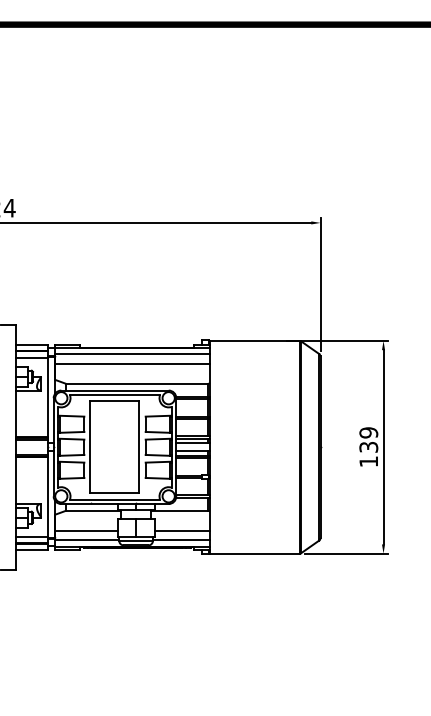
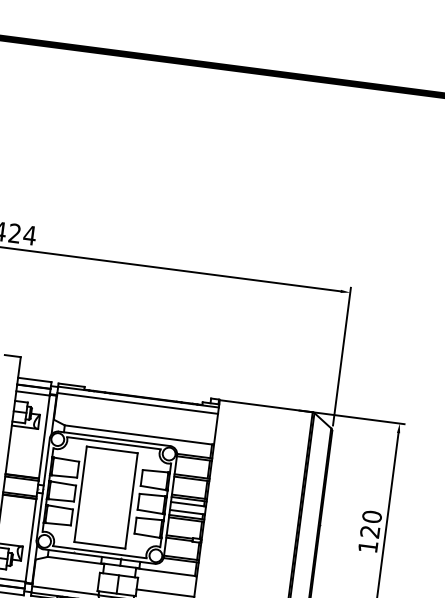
line: (132, 364) -> (136, 414), removed
text: (368, 439) -> (370, 523), 139 -> 120
line: (86, 530) -> (66, 580), removed

